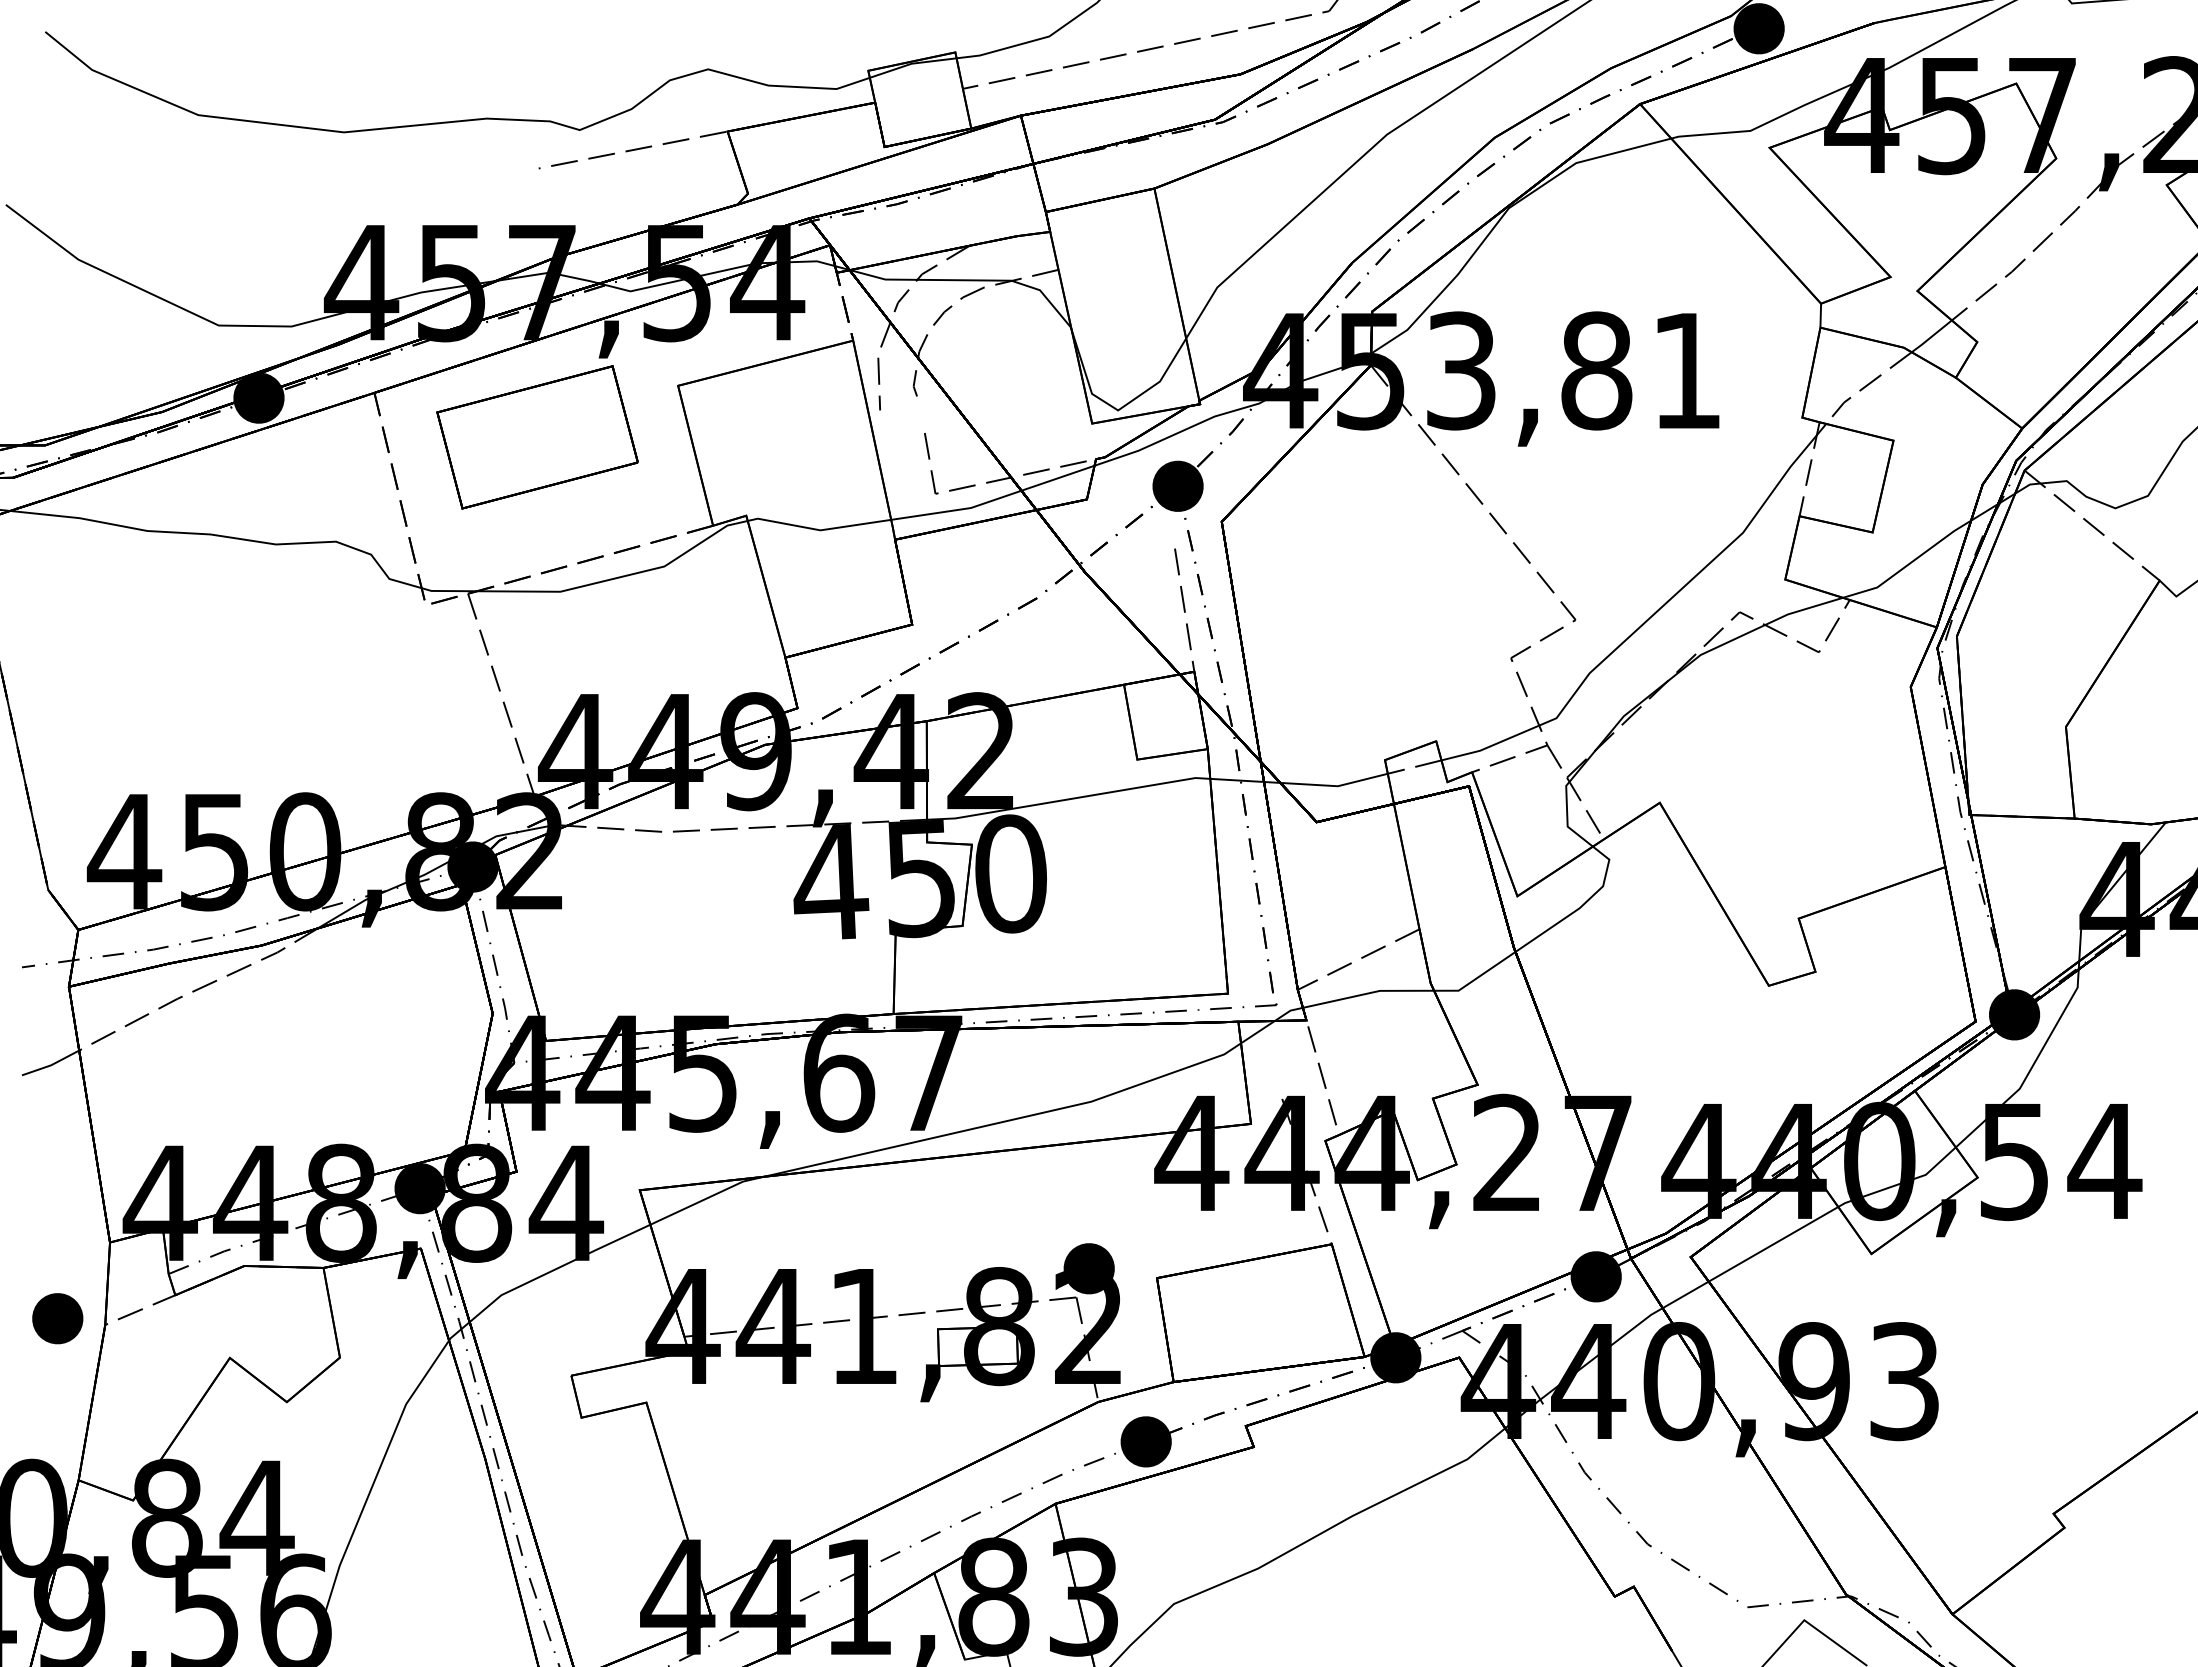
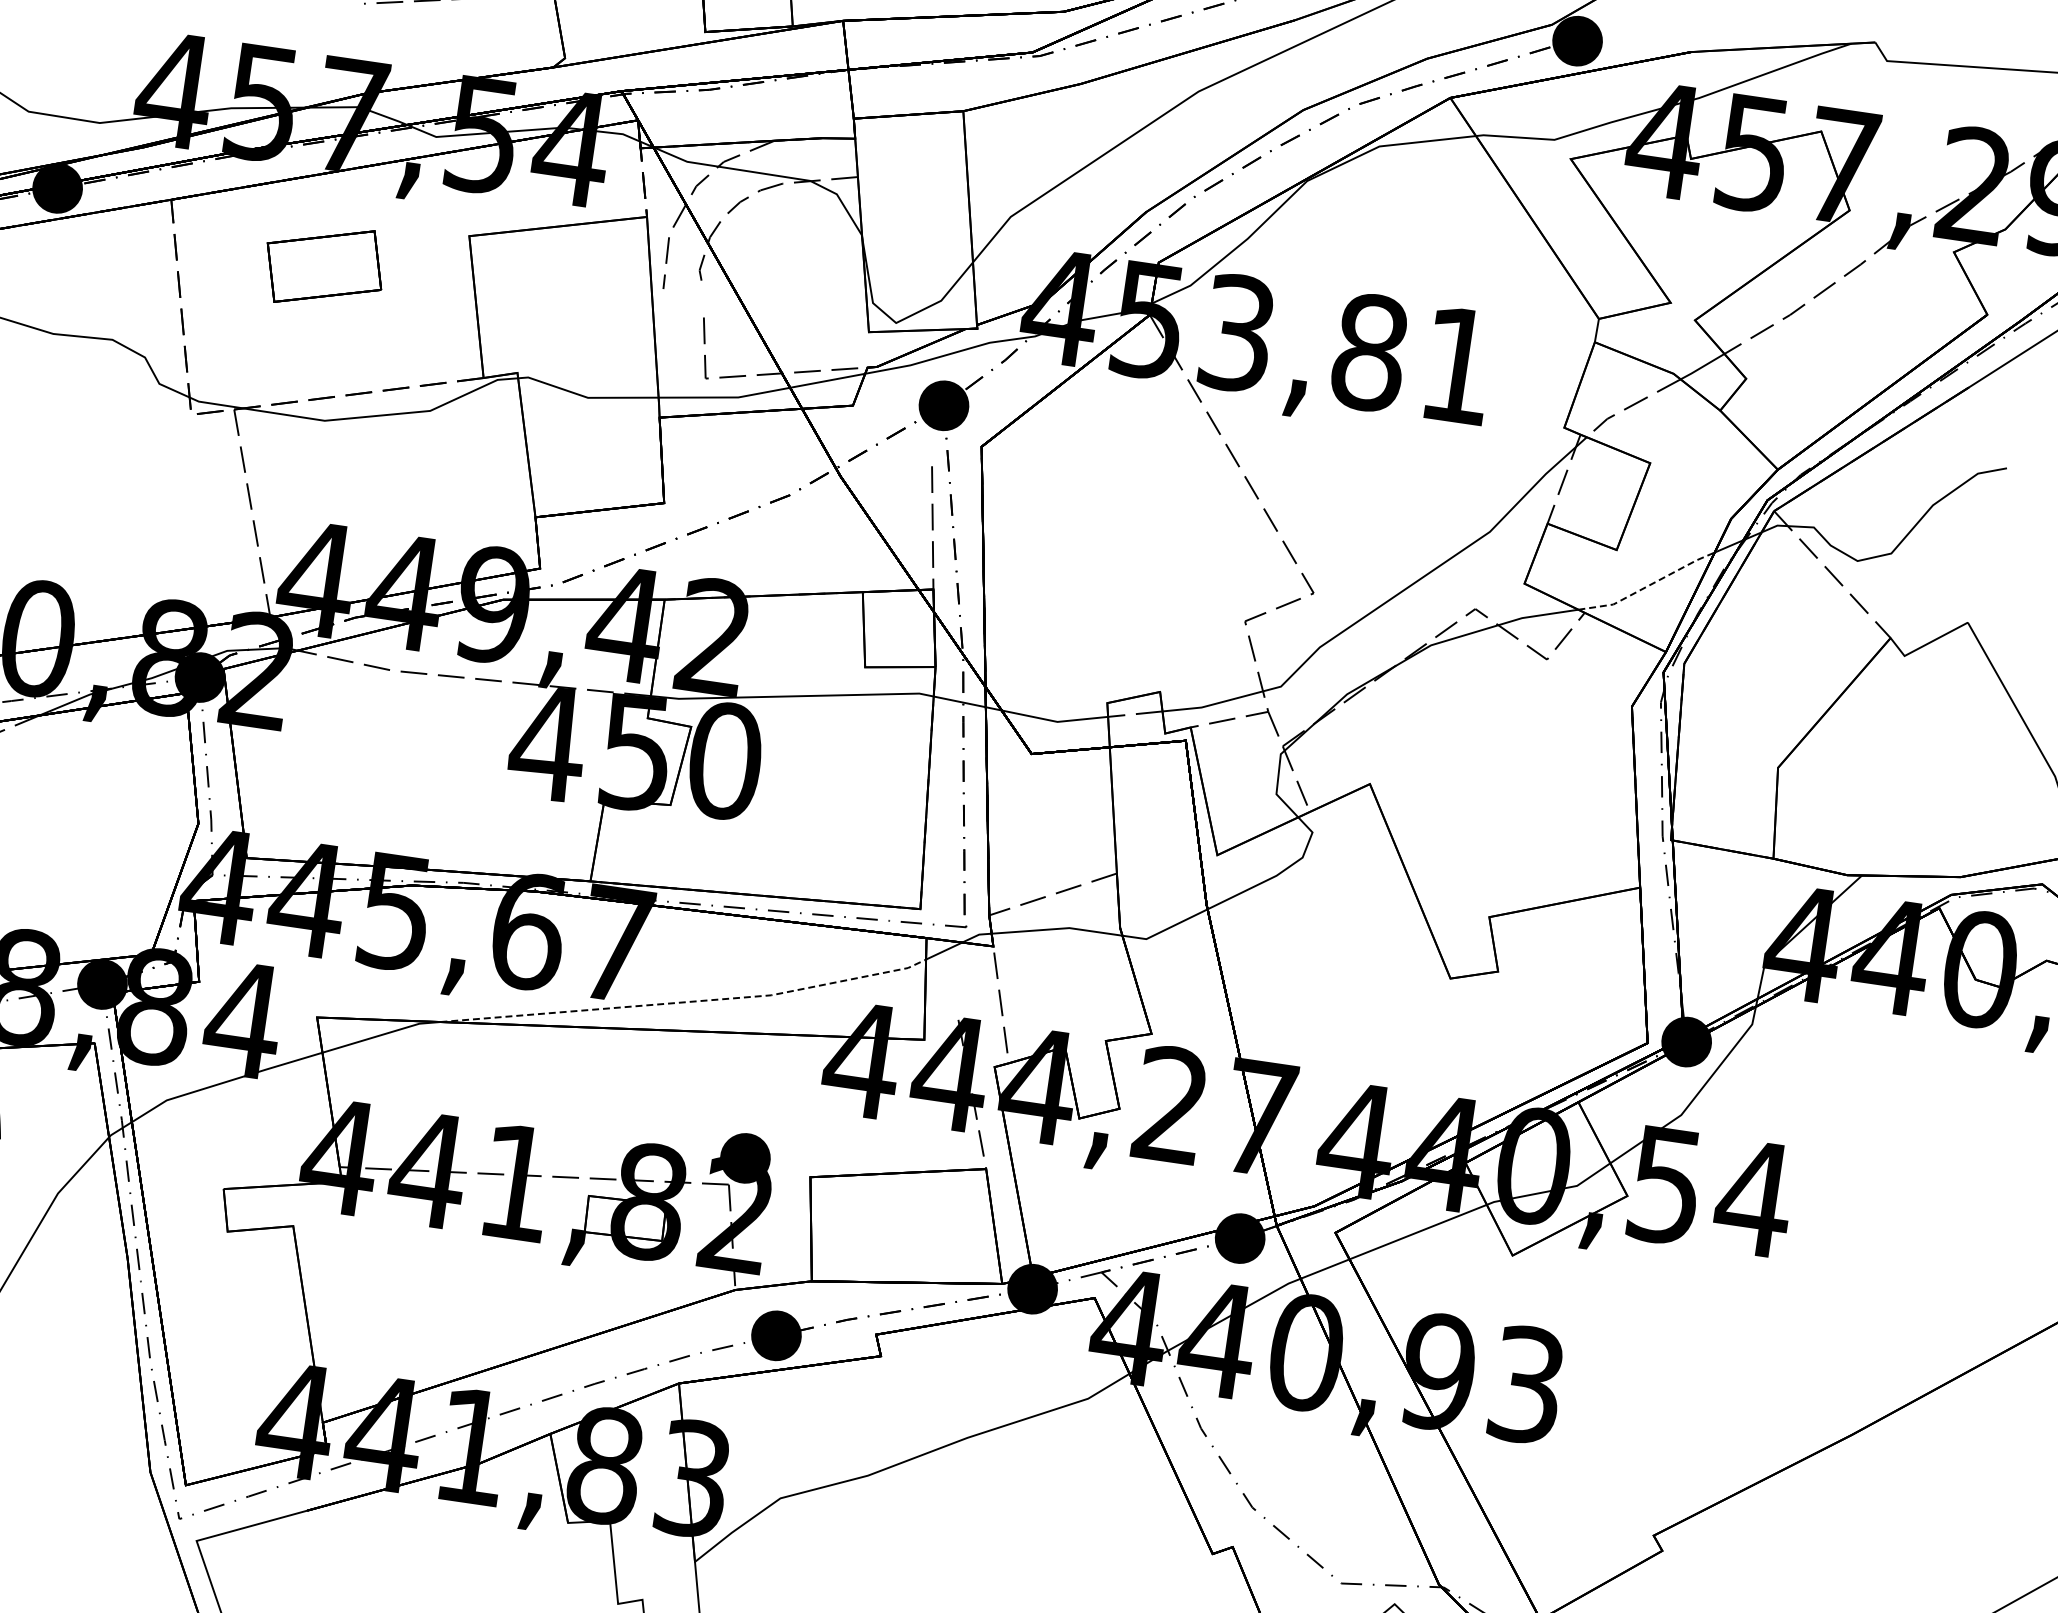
part: (537, 437) -> (324, 266), size x0.6
line: (1909, 563) -> (1648, 585), solid -> dashed
line: (1008, 1120) -> (687, 1001), solid -> dashed

